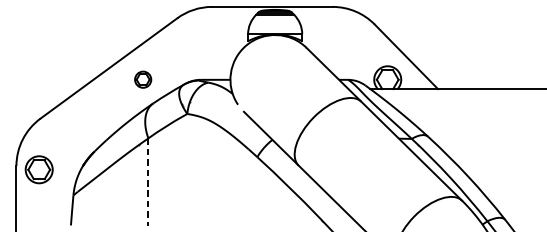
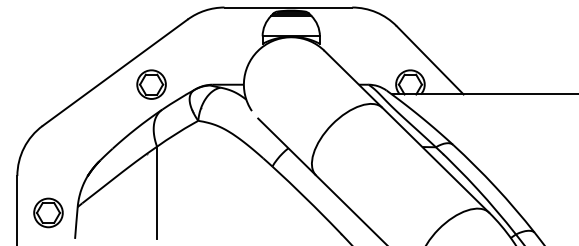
part: (143, 79) -> (151, 84), size x1.67
part: (39, 169) -> (48, 212), moved
line: (148, 182) -> (157, 193), dashed -> solid

